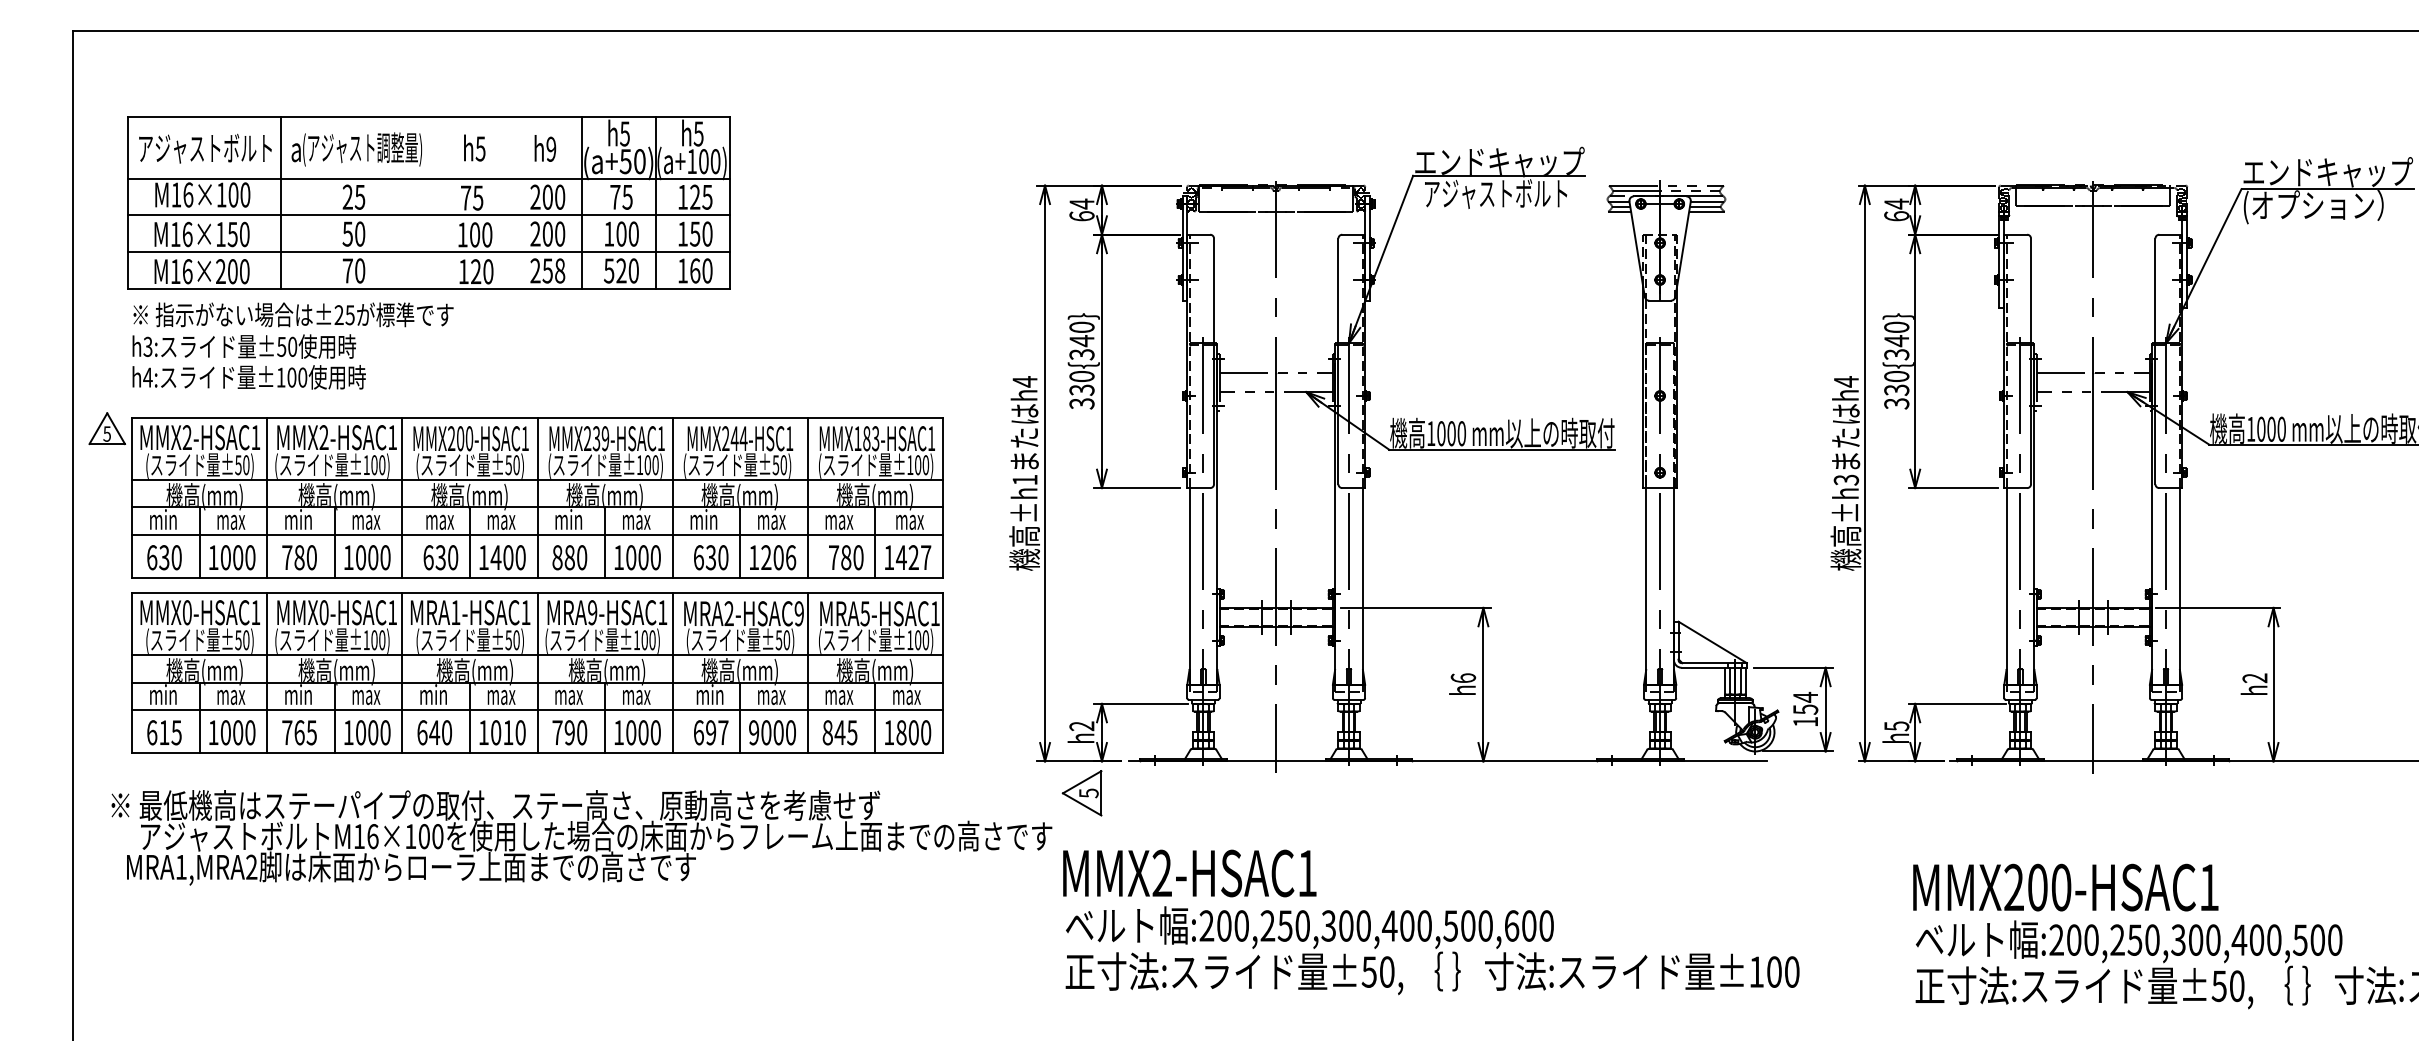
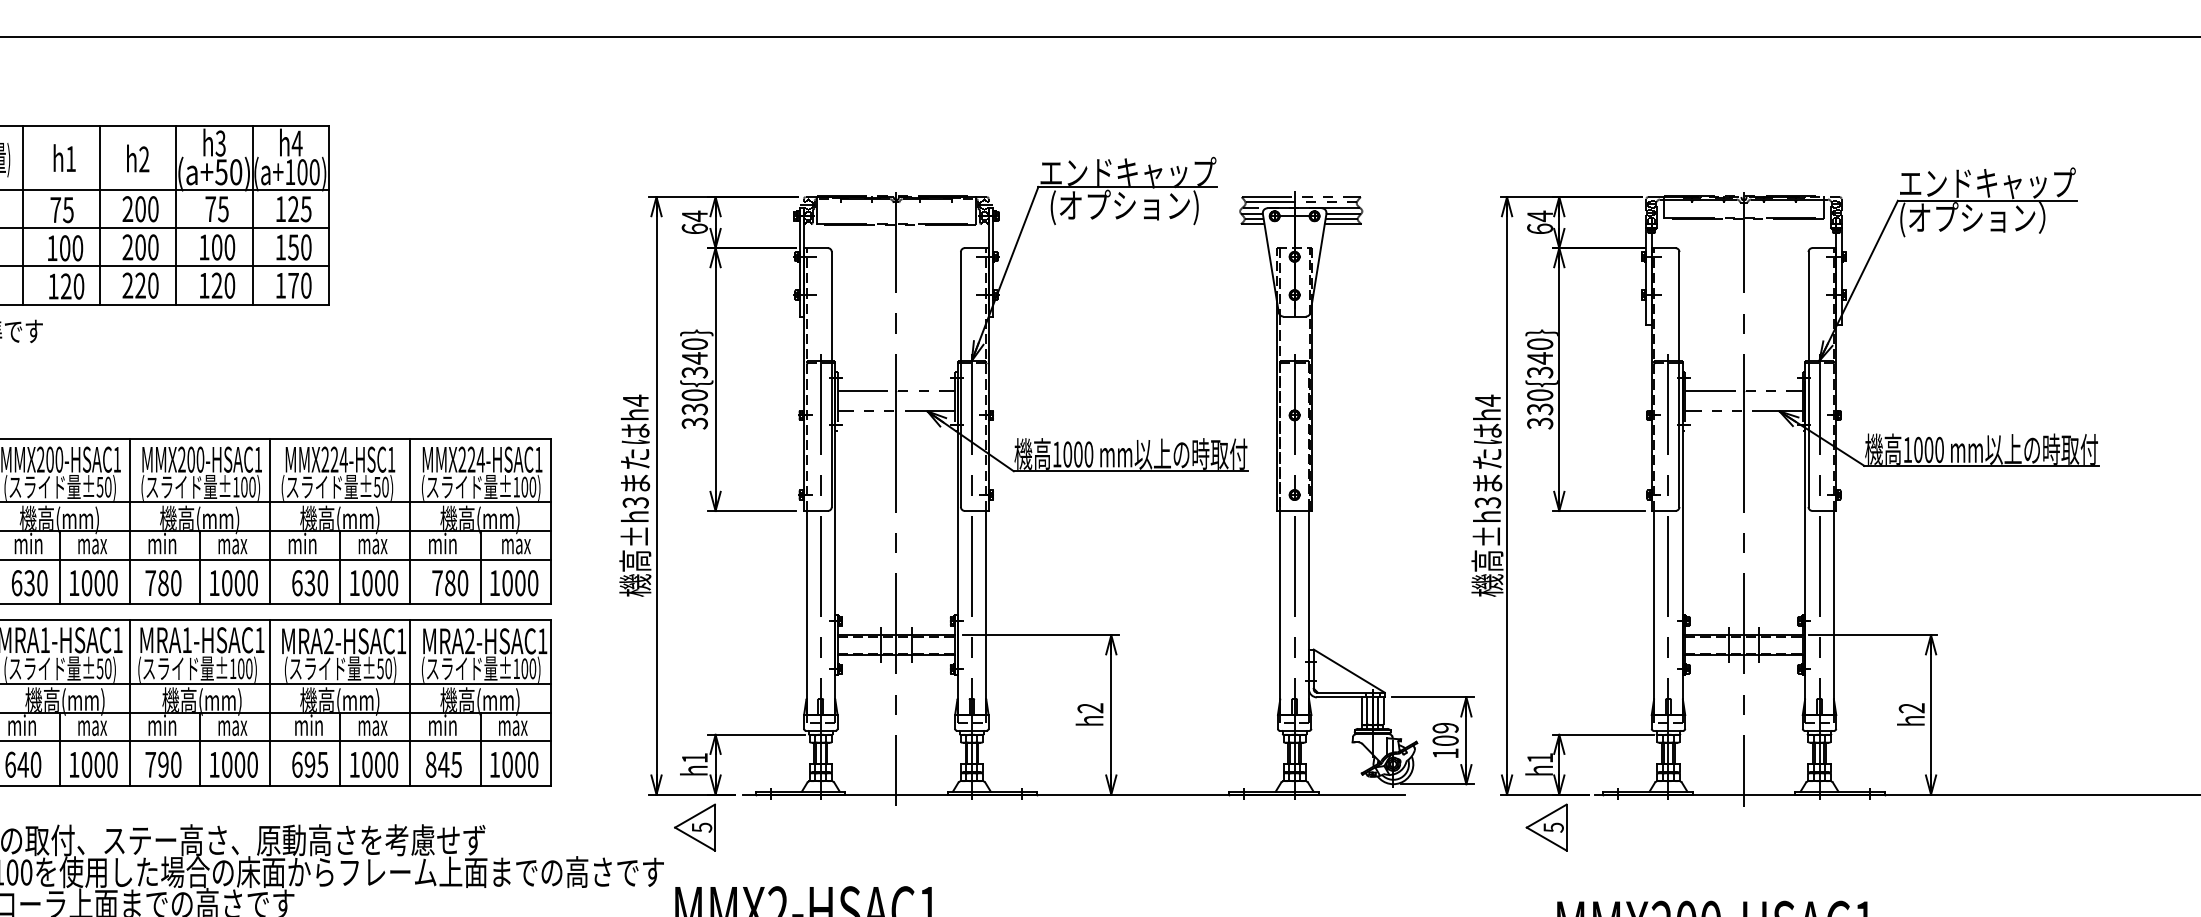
text: (624, 133) -> (220, 143), h5 -> h3
text: (698, 133) -> (296, 143), h5 -> h4
text: (480, 148) -> (70, 158), h5 -> h1
text: (551, 149) -> (144, 159), h9 -> h2
text: (1496, 195) -> (1124, 207), アジャストボルト -> (オプション)
line: (434, 203) -> (23, 215), added
line: (508, 203) -> (99, 215), added
text: (553, 270) -> (146, 285), 258 -> 220
text: (609, 270) -> (204, 285), 520 -> 120
text: (695, 270) -> (293, 285), 160 -> 170
text: (600, 438) -> (195, 459), MMX239-HSAC1 -> MMX200-HSAC1
text: (734, 438) -> (334, 459), MMX244-HSC1 -> MMX224-HSC1
text: (866, 438) -> (471, 459), MMX183-HSAC1 -> MMX224-HSAC1
text: (1024, 479) -> (635, 502), ±h1 -> ±h3
text: (440, 519) -> (29, 543), max -> min
text: (839, 519) -> (443, 543), max -> min
text: (495, 557) -> (86, 582), 1400 -> 1000
text: (557, 557) -> (150, 582), 880 -> 780
text: (778, 557) -> (379, 582), 1206 -> 1000
text: (913, 557) -> (520, 582), 1427 -> 1000
text: (592, 612) -> (186, 640), MRA9-HSAC1 -> MRA1-HSAC1
text: (798, 613) -> (400, 641), MRA2-HSAC9 -> MRA2-HSAC1
text: (864, 613) -> (469, 641), MRA5-HSAC1 -> MRA2-HSAC1
text: (1463, 678) -> (1090, 708), h6 -> h2
text: (569, 694) -> (163, 725), max -> min
text: (839, 694) -> (443, 725), max -> min
text: (1805, 702) -> (1445, 733), 154 -> 109
text: (1081, 726) -> (694, 758), h2 -> h1
text: (1896, 726) -> (1539, 758), h5 -> h1
text: (508, 732) -> (99, 764), 1010 -> 1000
text: (723, 732) -> (322, 764), 697 -> 695
text: (754, 732) -> (355, 764), 9000 -> 1000
text: (901, 732) -> (507, 764), 1800 -> 1000
part: (1902, 793) -> (1546, 827), added

